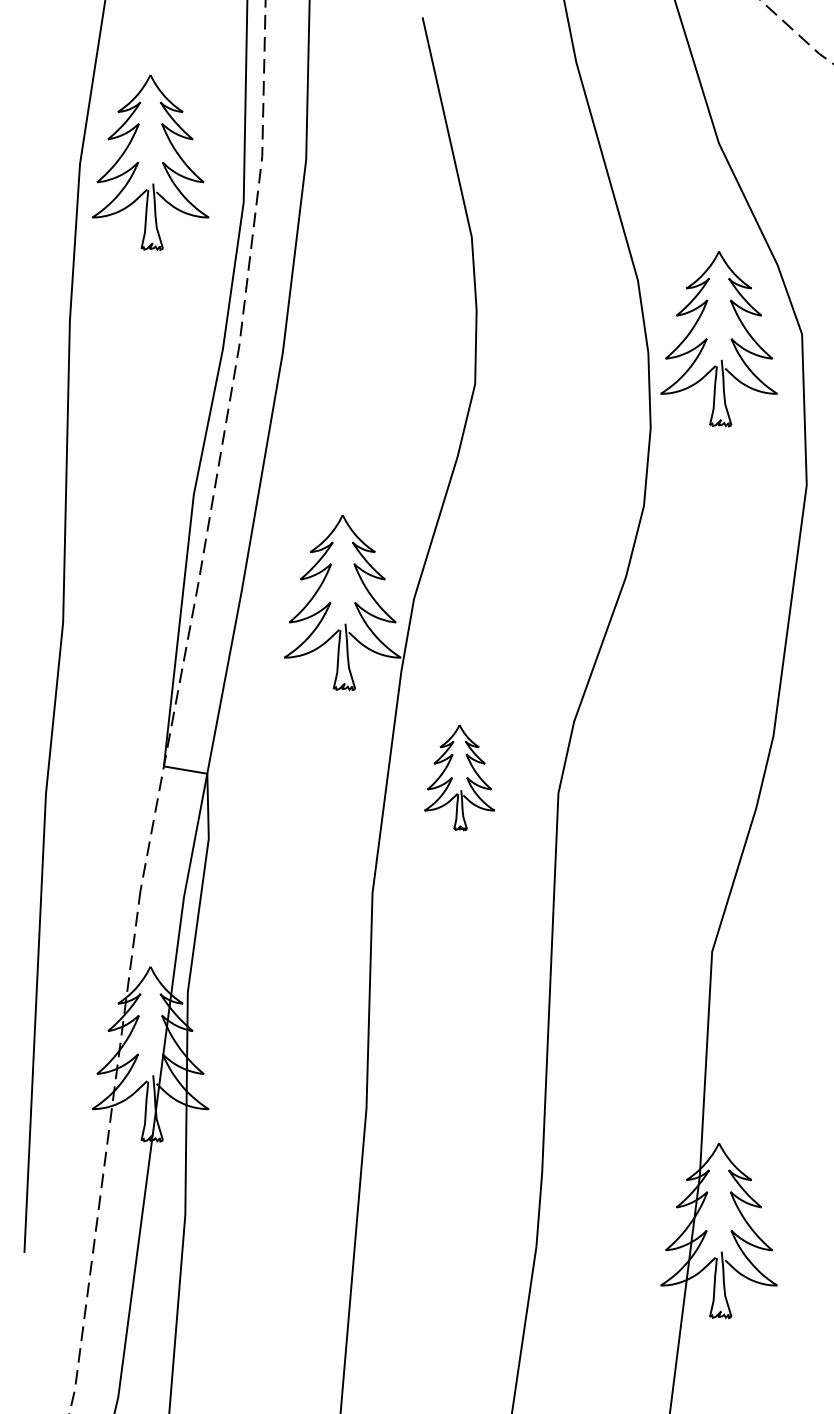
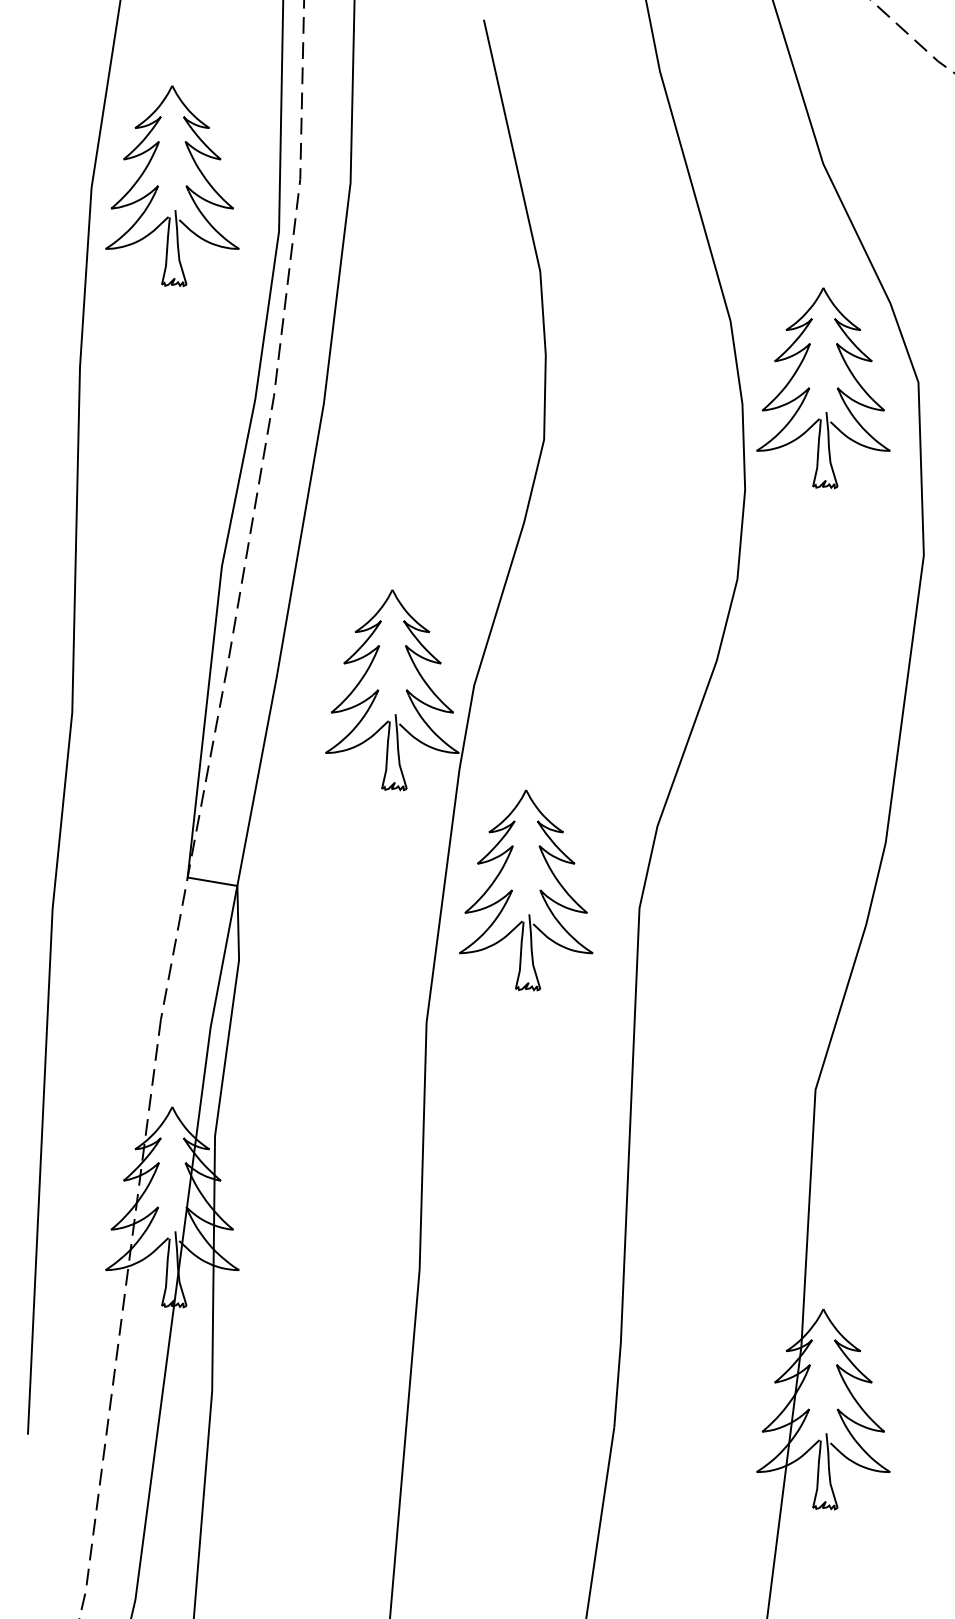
part: (459, 777) -> (526, 890), size x1.67

